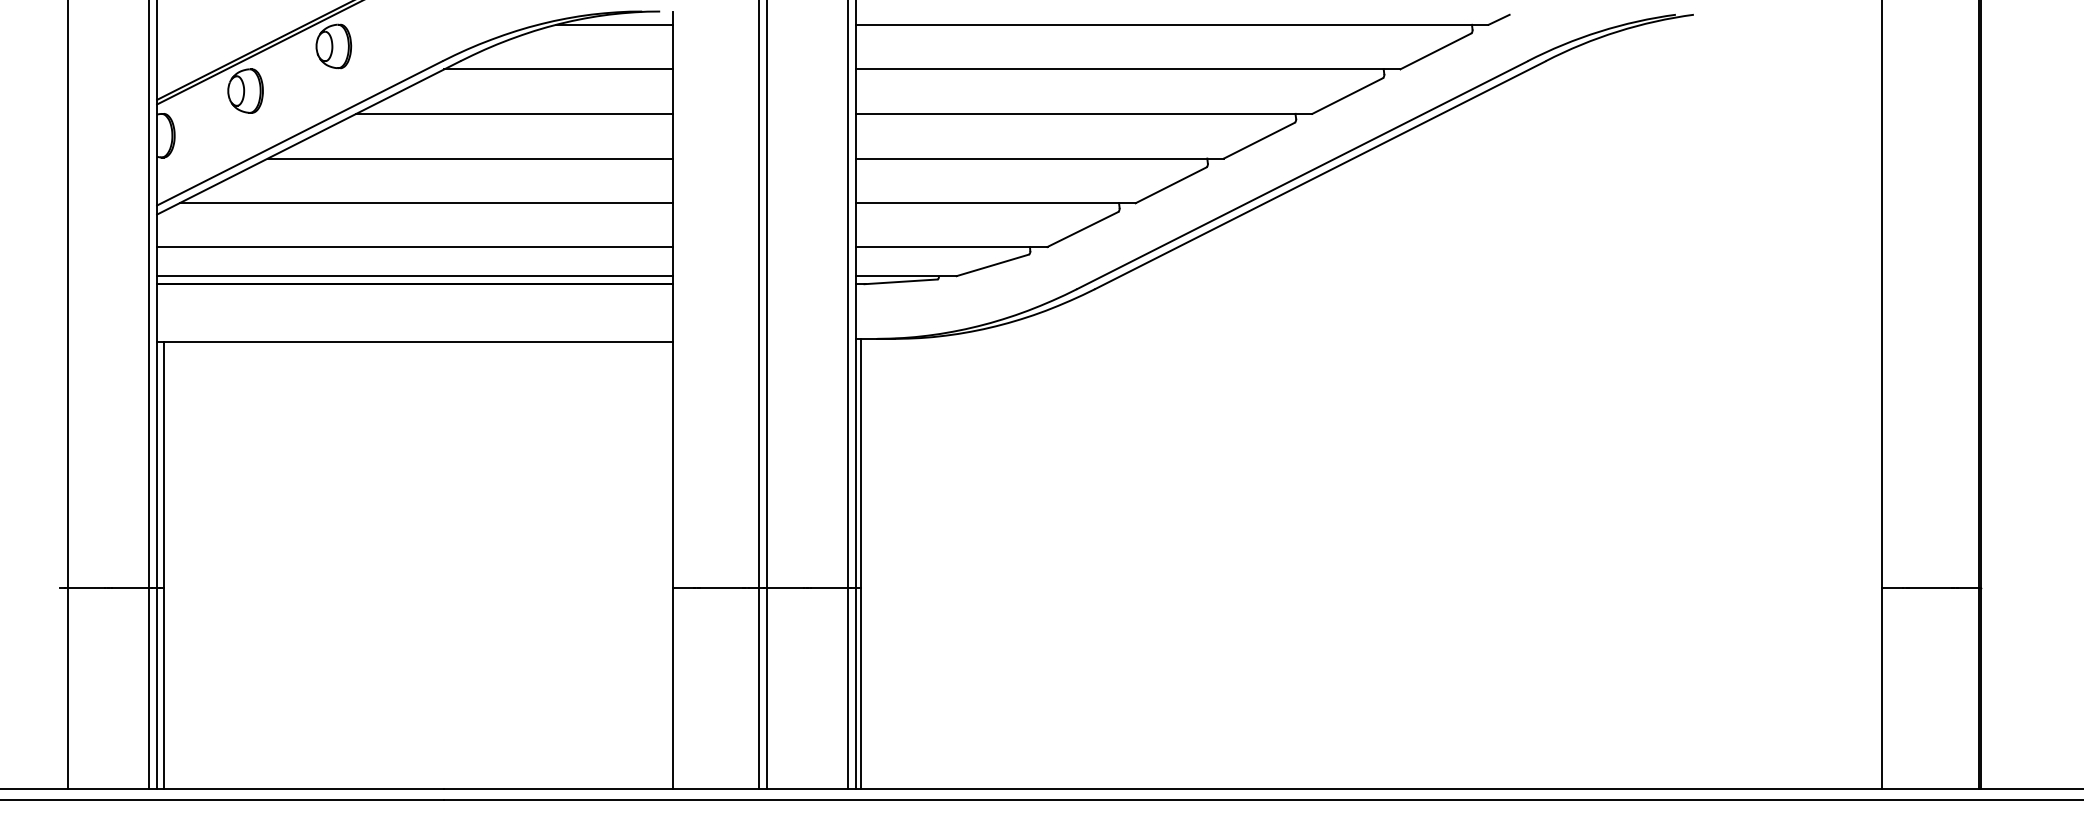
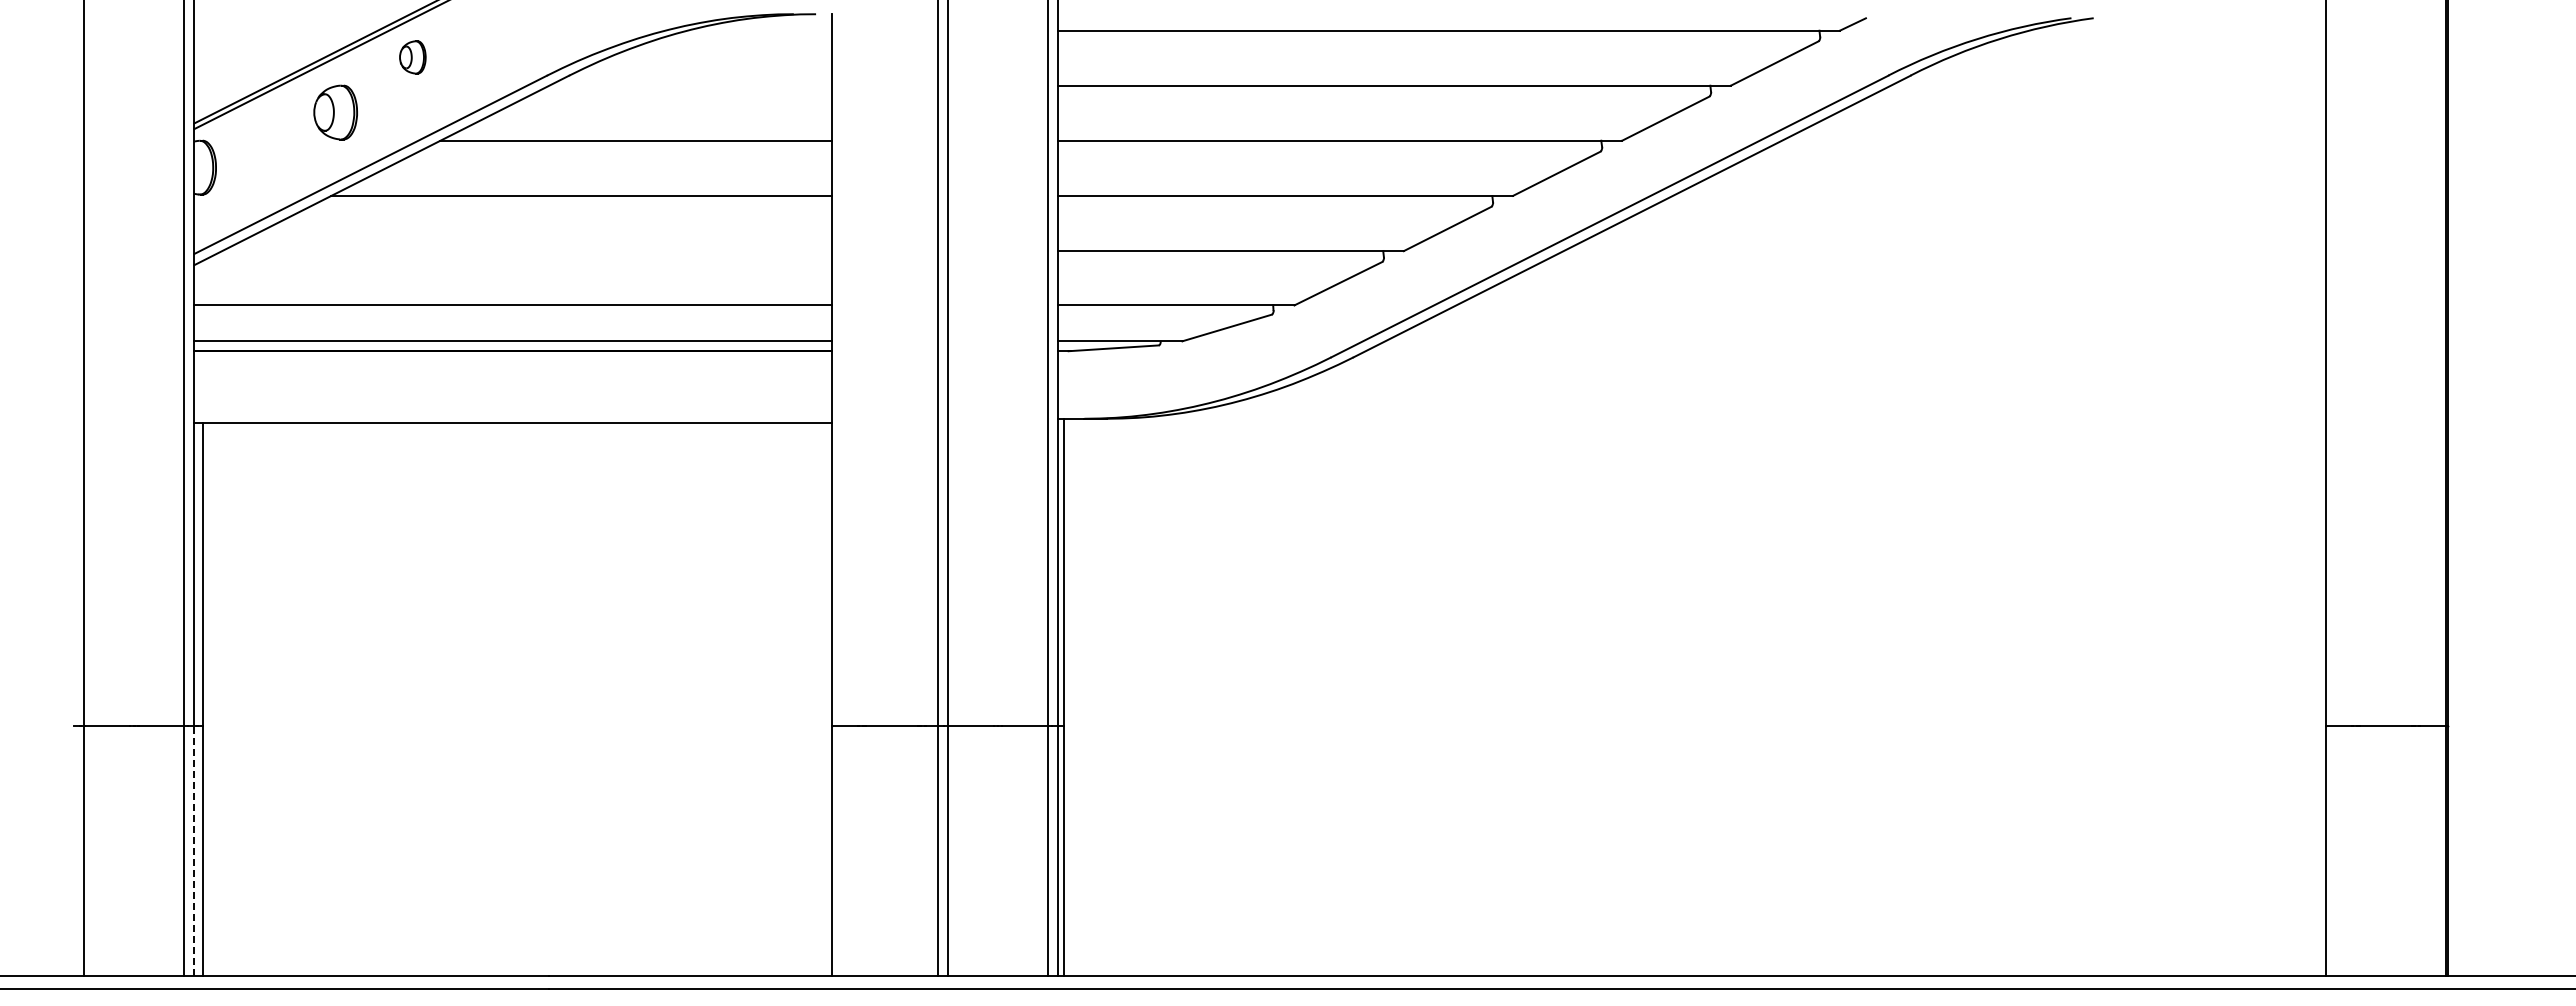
line: (614, 24) -> (759, 30), removed
part: (333, 46) -> (412, 57), size x0.6
line: (558, 69) -> (690, 85), removed
part: (245, 91) -> (335, 112), moved
line: (426, 203) -> (527, 251), removed
line: (157, 688) -> (194, 850), solid -> dashed

